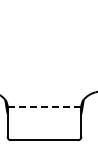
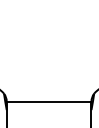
line: (44, 106) -> (49, 101), dashed -> solid

